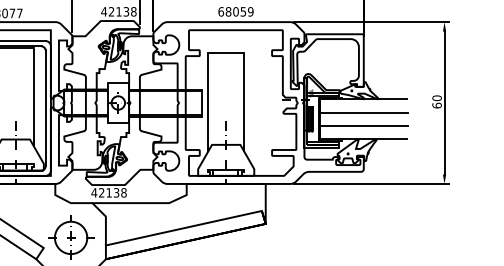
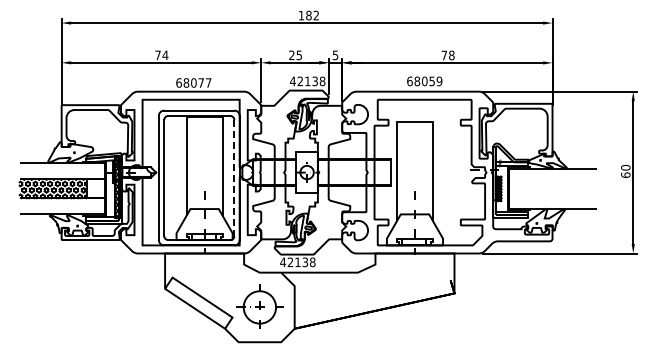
line: (45, 108) -> (234, 178), solid -> dashed
line: (363, 112) -> (552, 182), removed
line: (363, 125) -> (552, 195), removed
line: (183, 227) -> (372, 297), removed

